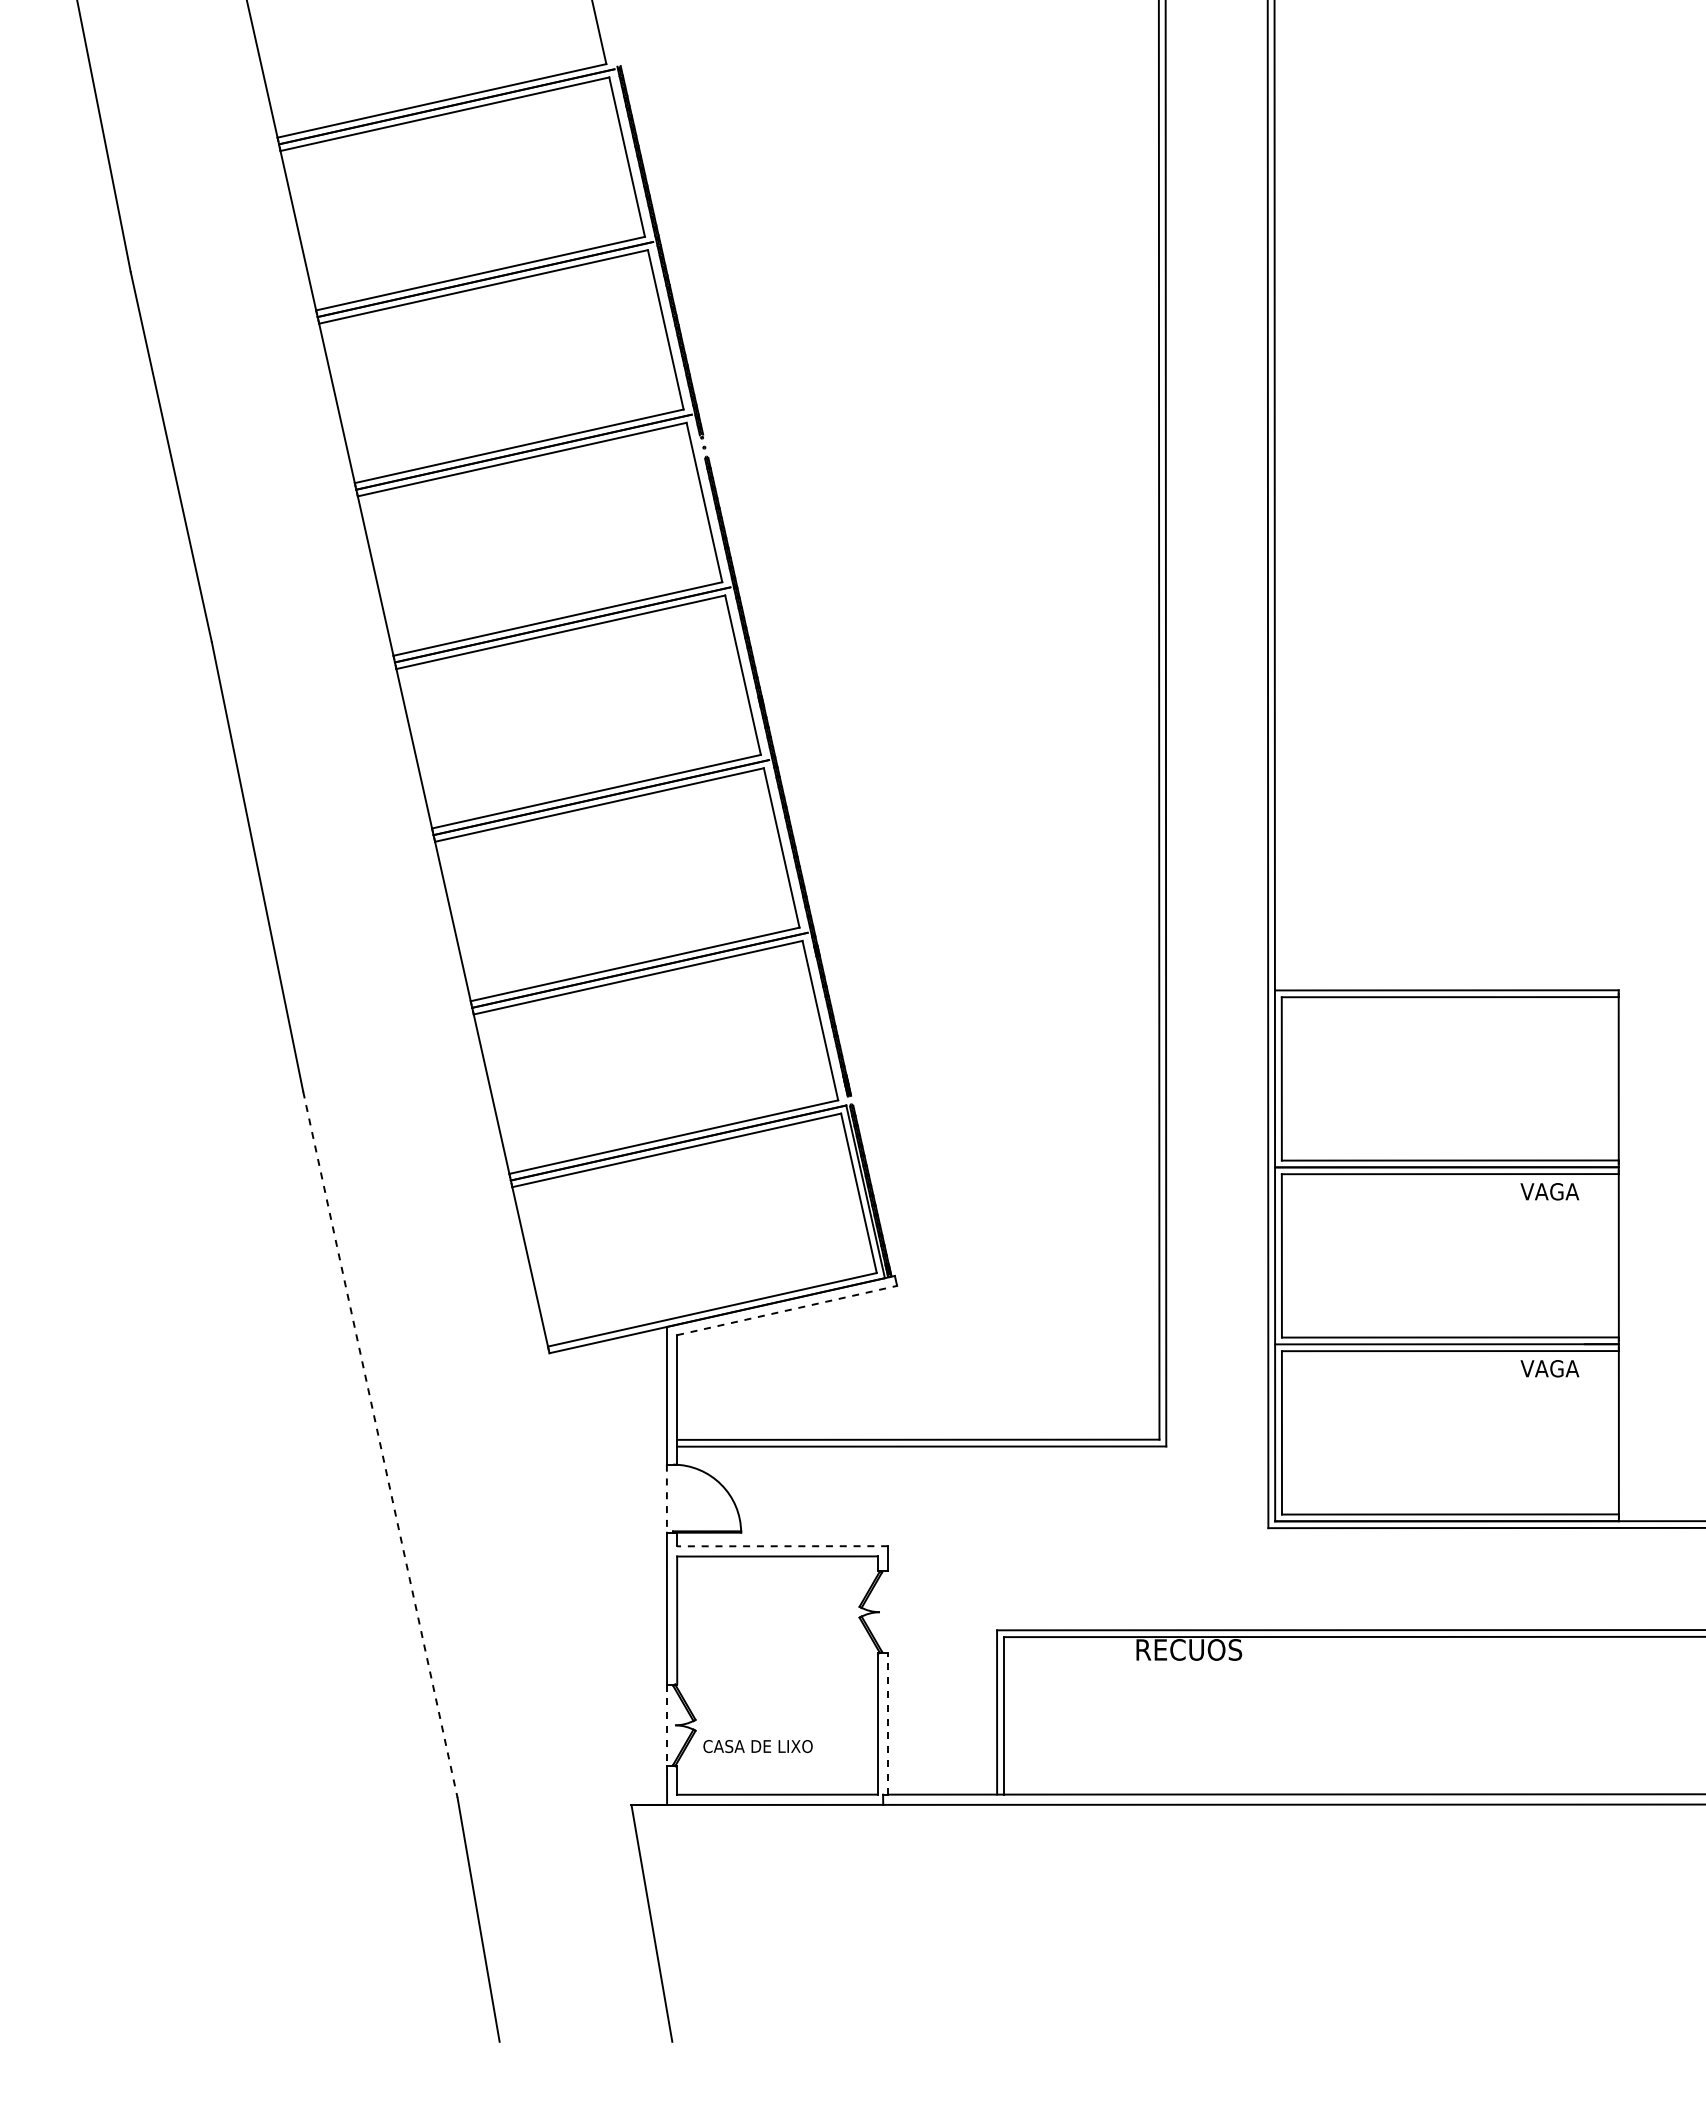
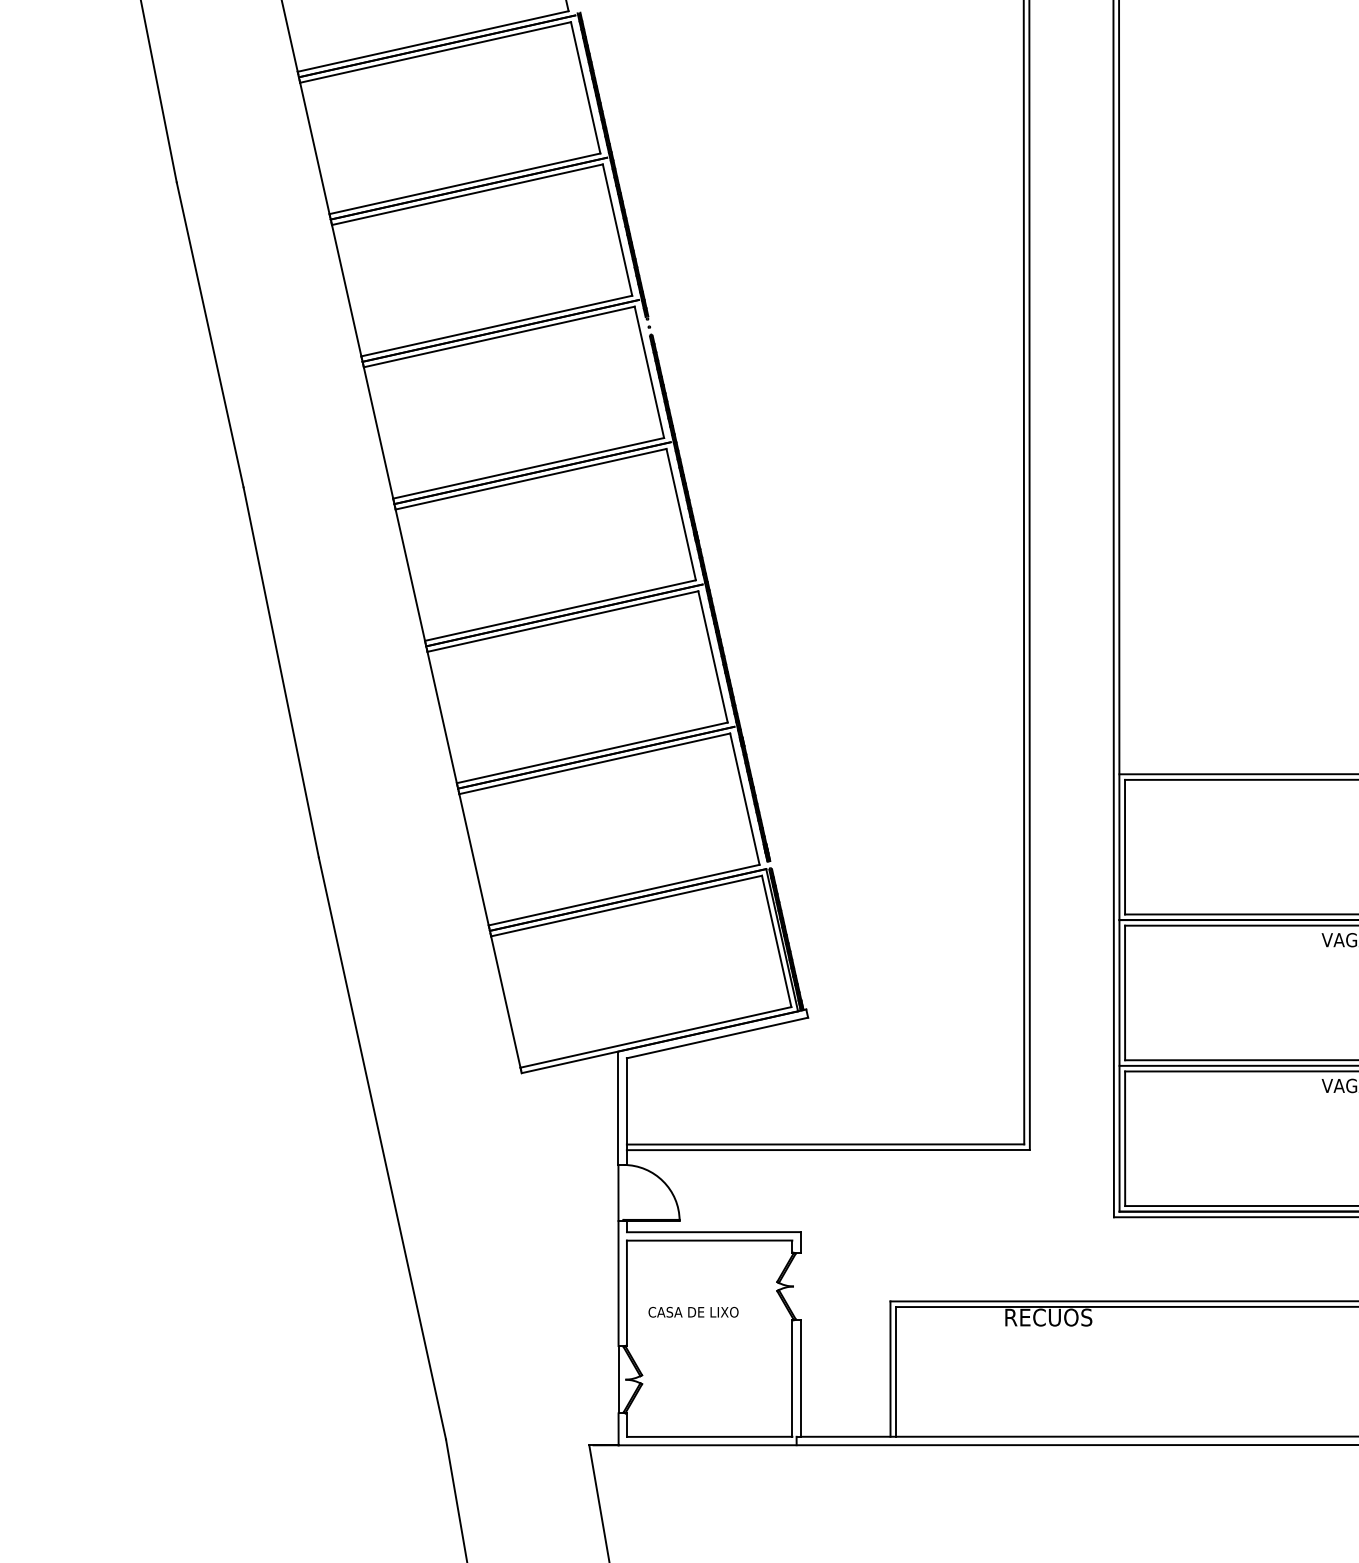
line: (787, 1310) -> (717, 1037), dashed -> solid
line: (380, 1445) -> (382, 1149), dashed -> solid
line: (666, 1499) -> (618, 1193), dashed -> solid
line: (782, 1546) -> (713, 1232), dashed -> solid
line: (888, 1723) -> (801, 1378), dashed -> solid
line: (667, 1725) -> (618, 1379), dashed -> solid
text: (757, 1746) -> (693, 1312), moved

